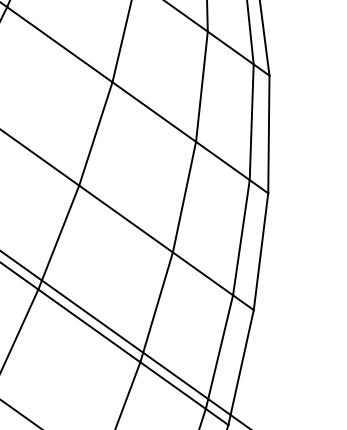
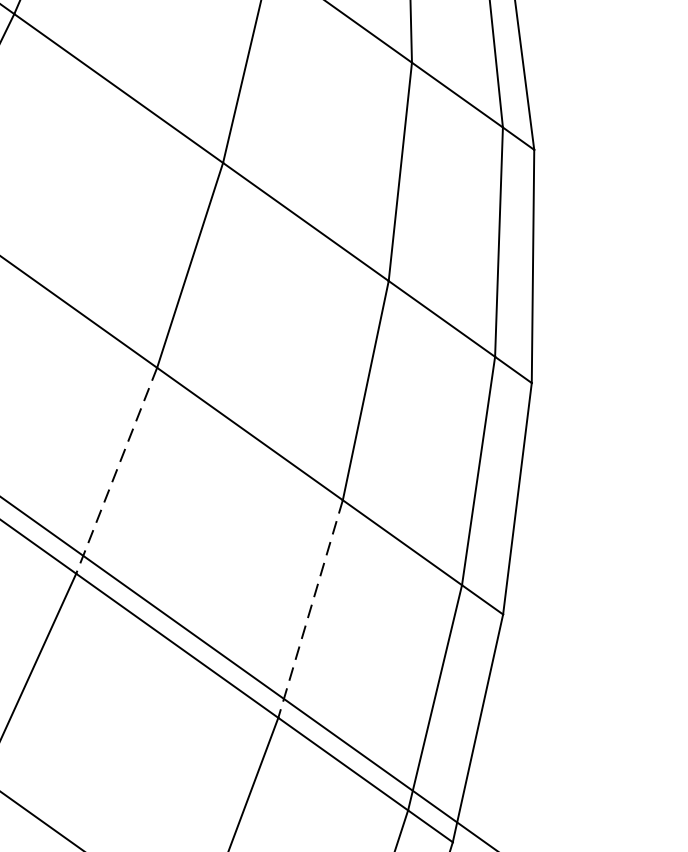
line: (58, 237) -> (116, 470), solid -> dashed
line: (156, 307) -> (310, 609), solid -> dashed

